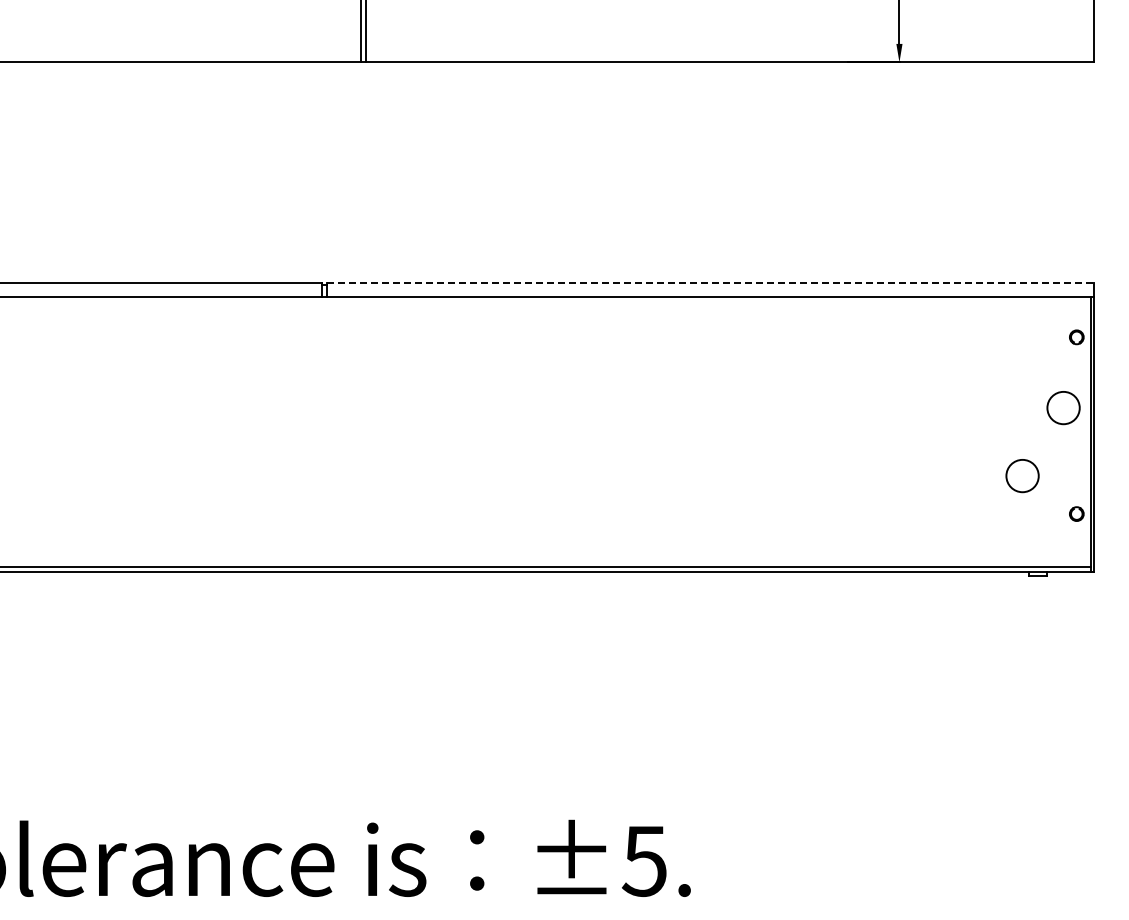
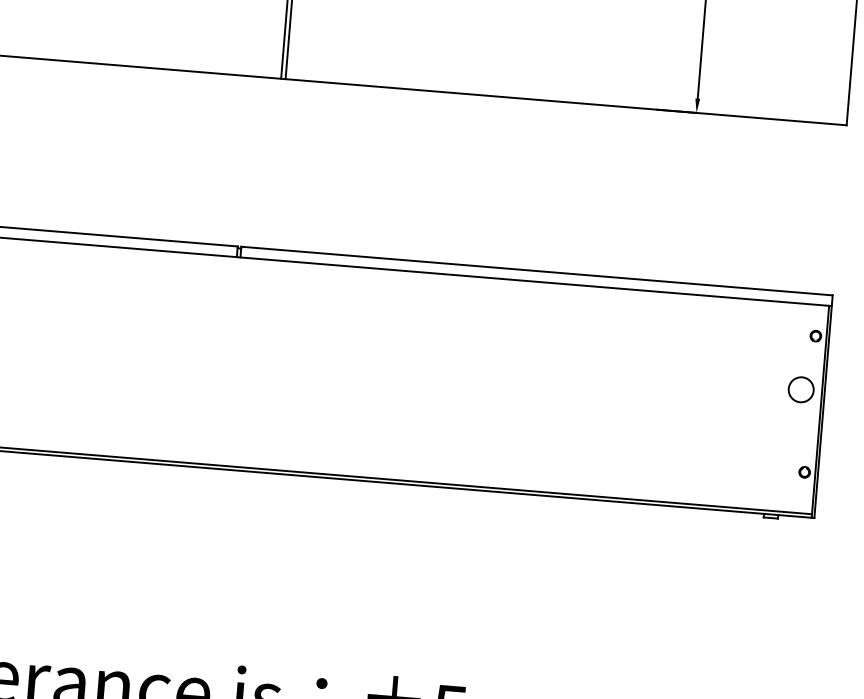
line: (710, 283) -> (536, 271), dashed -> solid
circle: (1022, 476) -> (765, 439), removed

